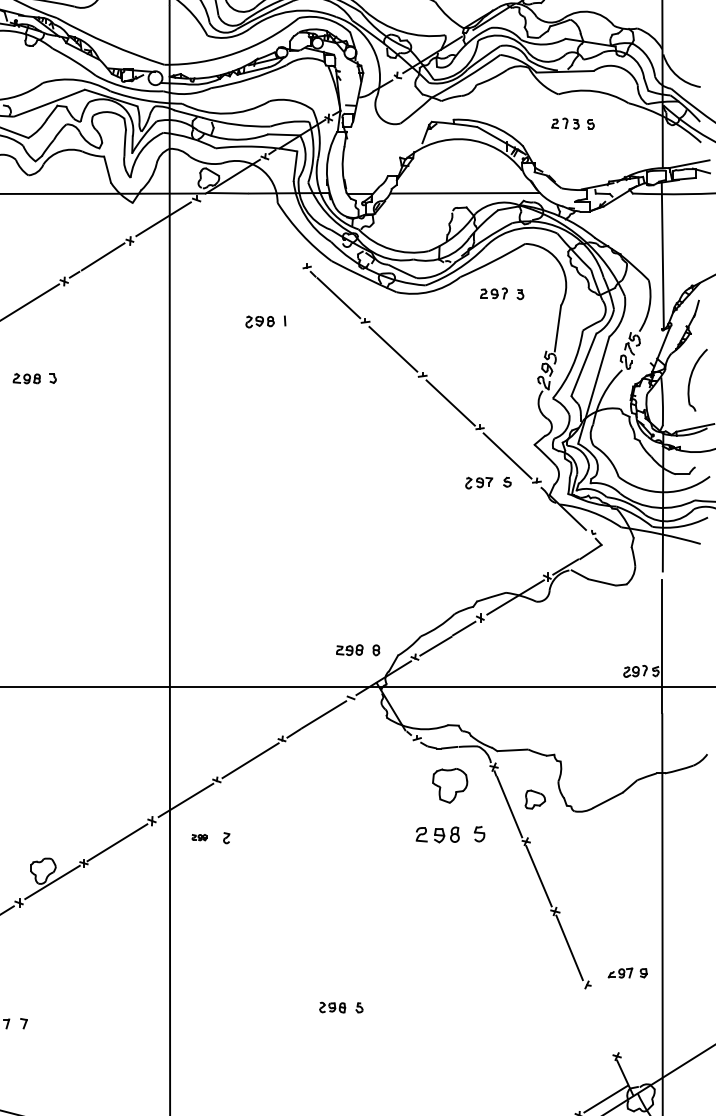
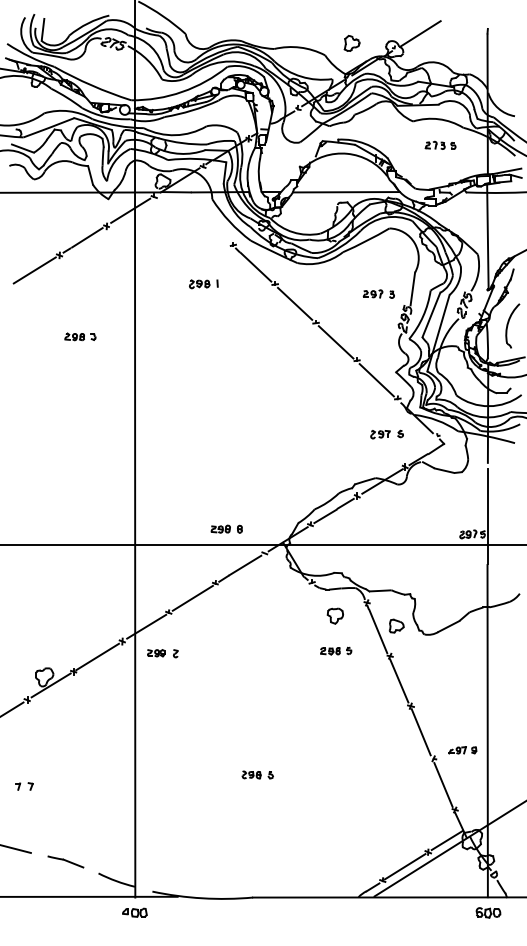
part: (572, 122) -> (440, 144), moved
part: (501, 292) -> (378, 293), moved
part: (34, 378) -> (80, 336), moved
part: (487, 482) -> (386, 434), moved
part: (357, 649) -> (226, 528), moved
part: (448, 784) -> (334, 615), size x0.62
part: (451, 833) -> (336, 650), size x0.62
part: (199, 837) -> (156, 653), size x1.67
line: (600, 1020) -> (443, 784), added

